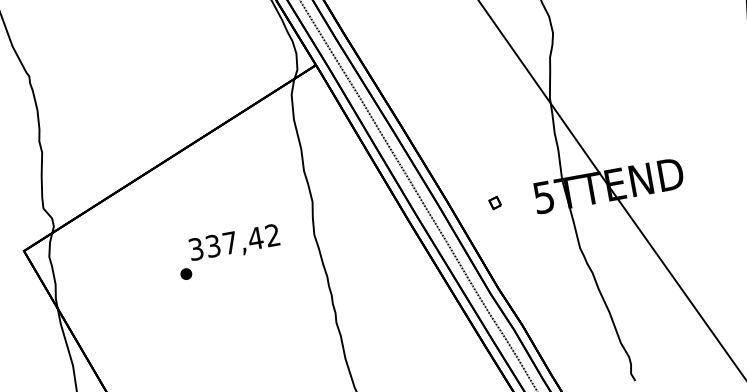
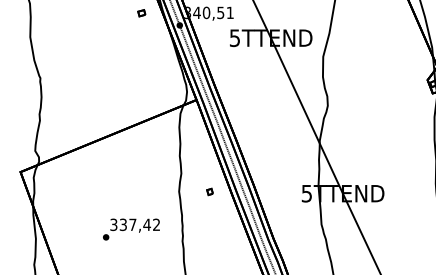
part: (494, 202) -> (209, 191), moved
text: (229, 251) -> (131, 229), moved

